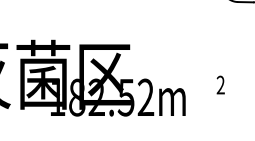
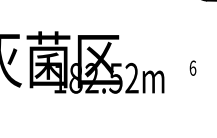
text: (220, 84) -> (192, 67), 2 -> 6

